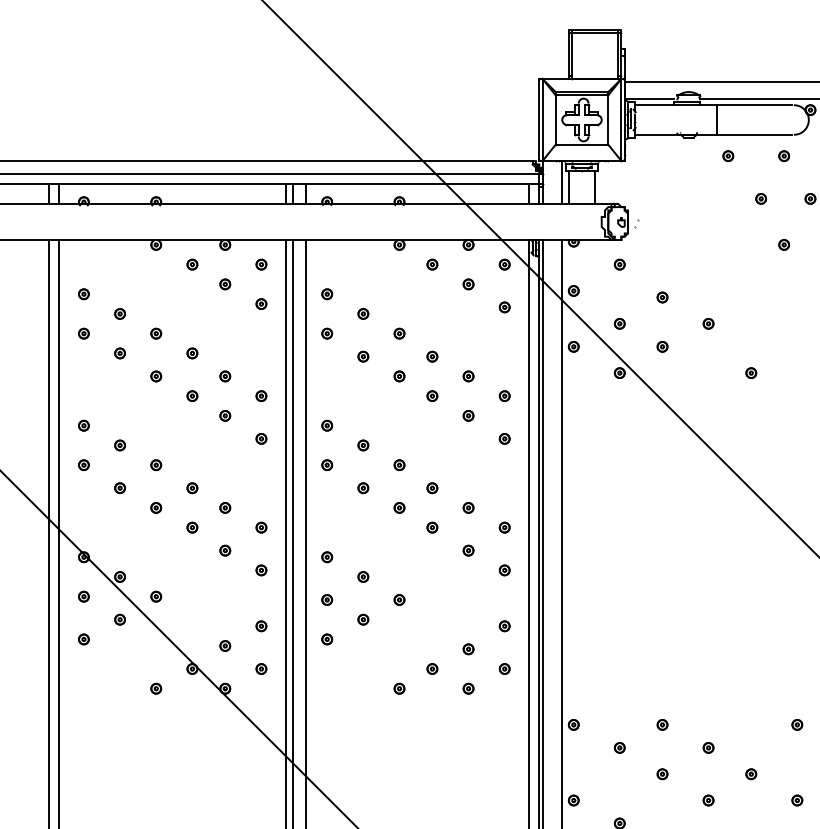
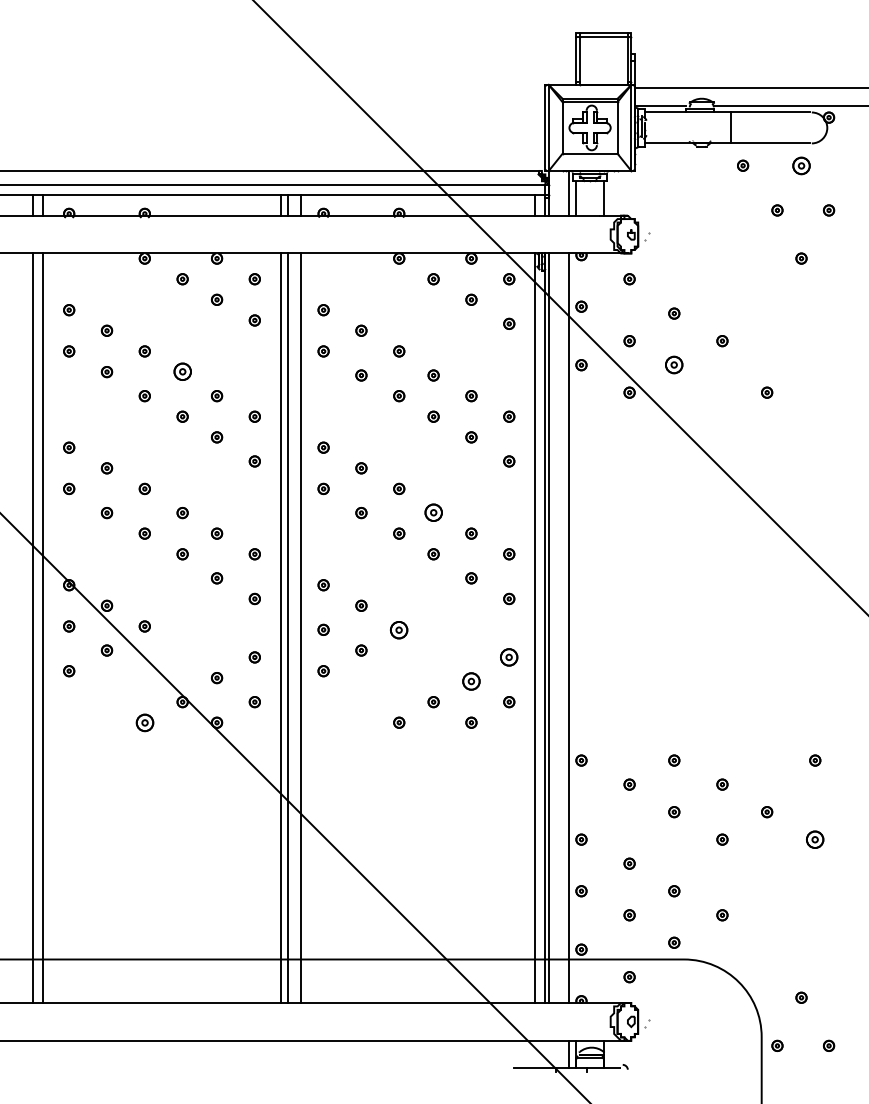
part: (784, 155) -> (801, 165), size x1.6
part: (662, 347) -> (674, 365), size x1.6
part: (192, 353) -> (182, 372), size x1.6
part: (432, 488) -> (433, 513), size x1.6
part: (399, 599) -> (399, 629), size x1.6
part: (504, 626) -> (509, 657), size x1.6
part: (468, 649) -> (471, 681), size x1.6
part: (155, 688) -> (144, 722), size x1.6
part: (797, 800) -> (815, 839), size x1.6

